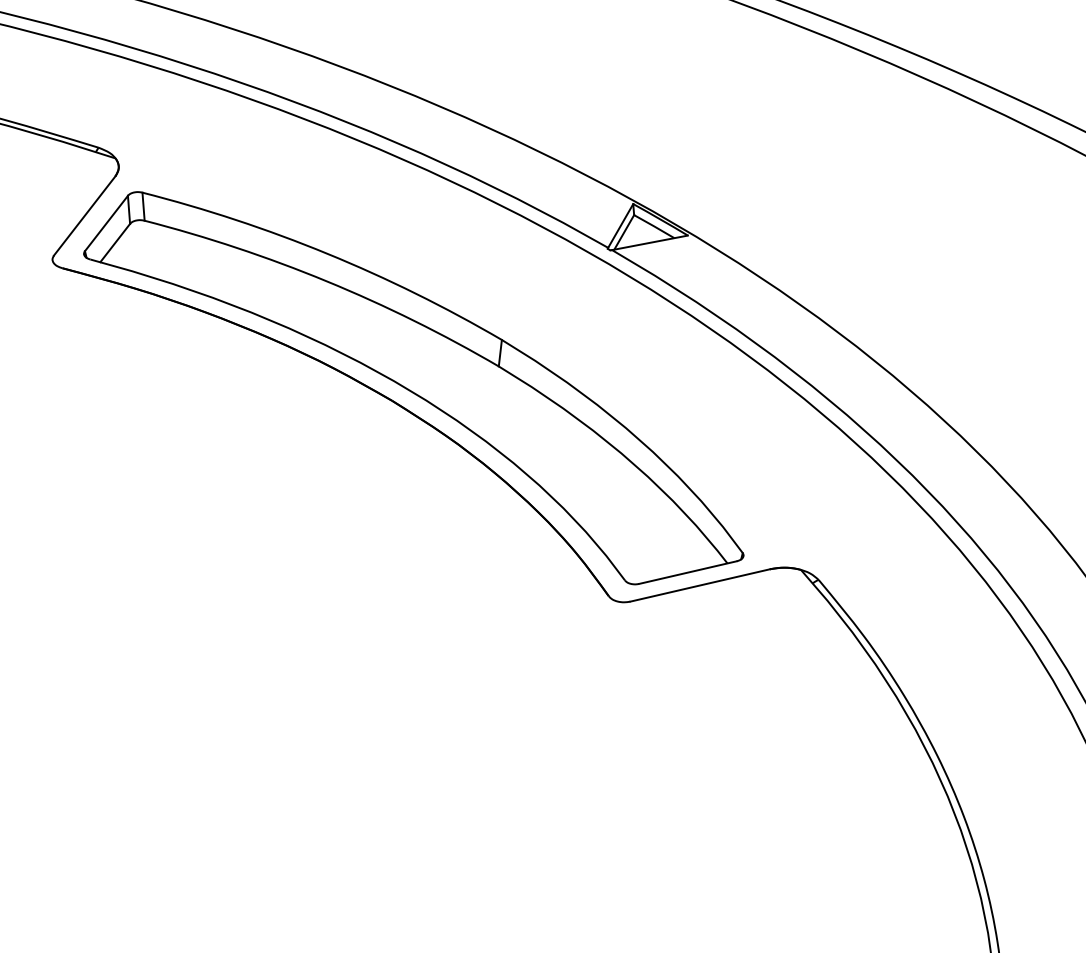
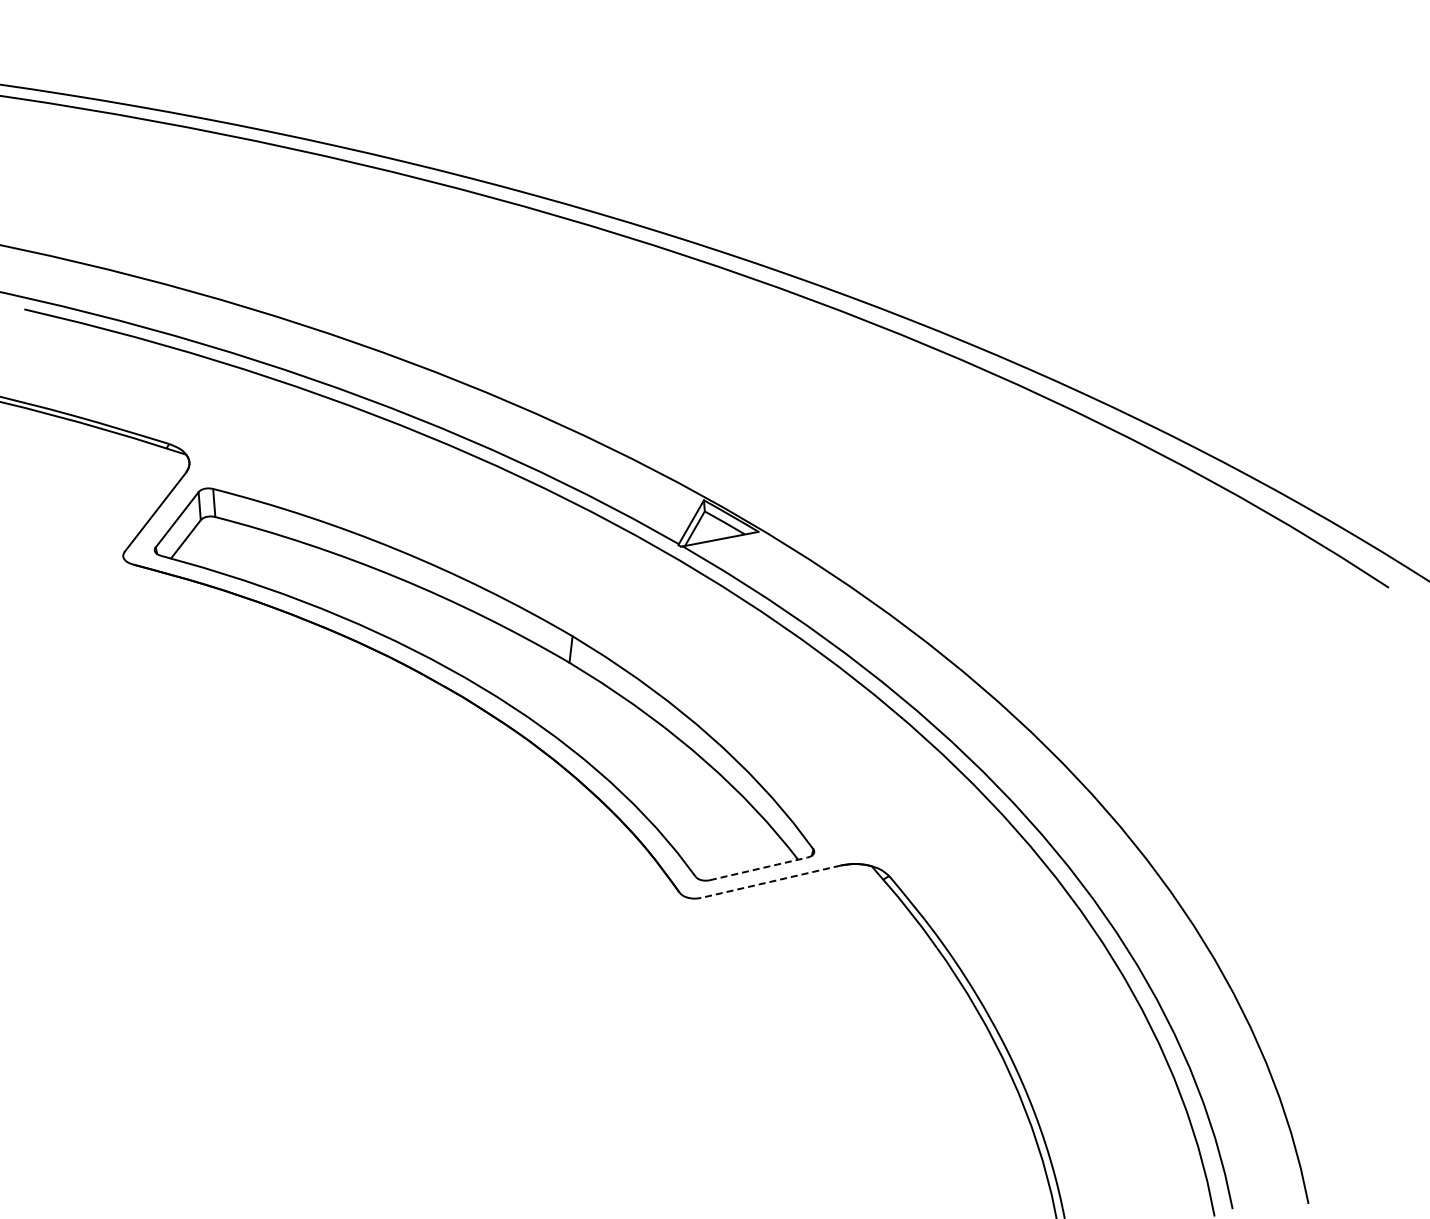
line: (688, 572) -> (759, 868), solid -> dashed
line: (699, 585) -> (770, 881), solid -> dashed

